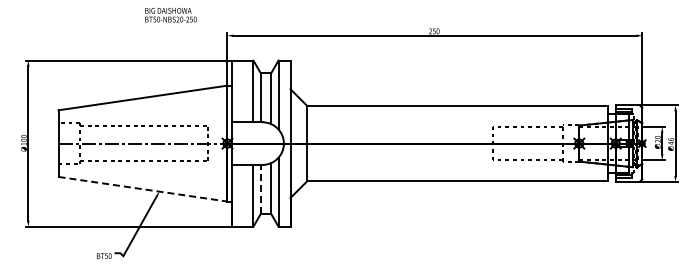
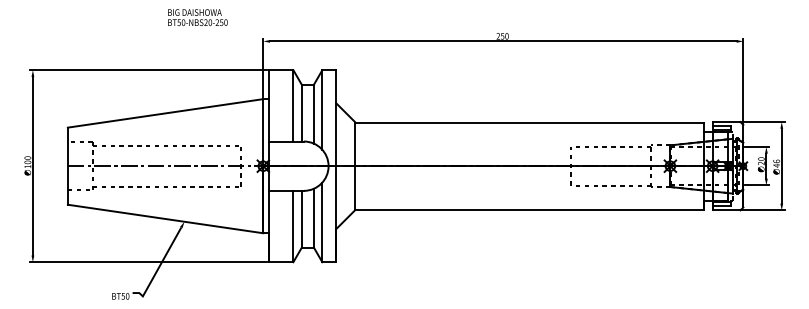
line: (143, 189) -> (166, 219), dashed -> solid
line: (260, 189) -> (301, 219), dashed -> solid

